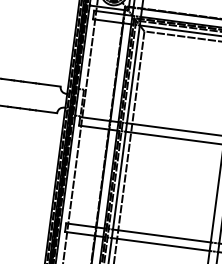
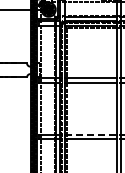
line: (163, 235) -> (91, 134), solid -> dashed

